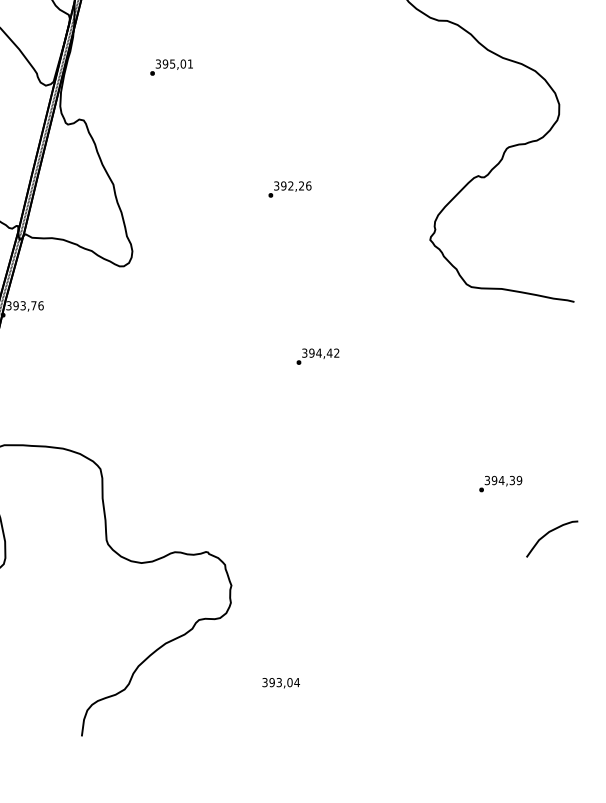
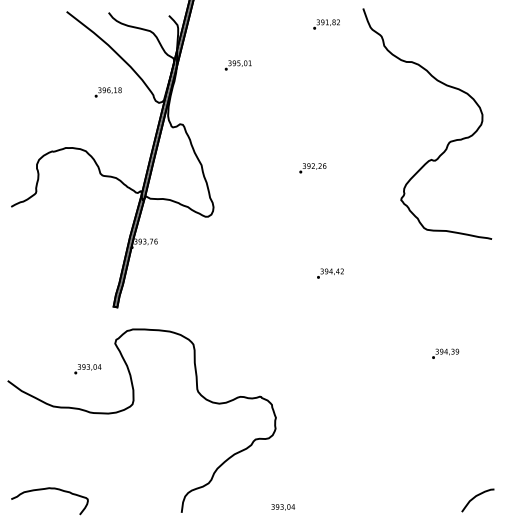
text: (170, 67) -> (237, 65), moved
curve: (548, 534) -> (475, 497), moved
text: (279, 683) -> (282, 507), moved

